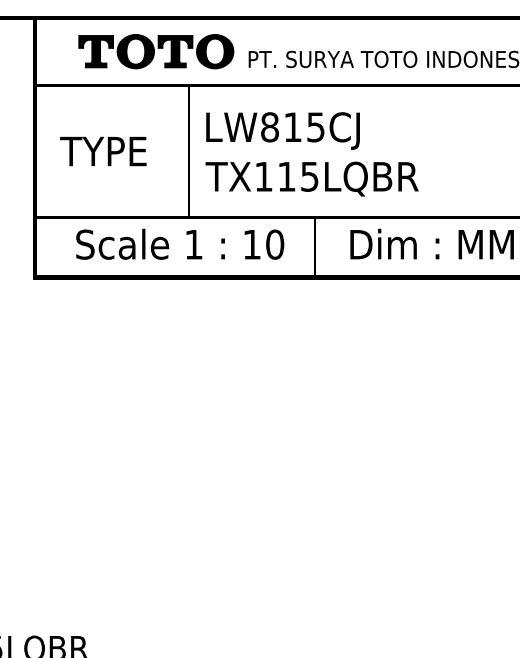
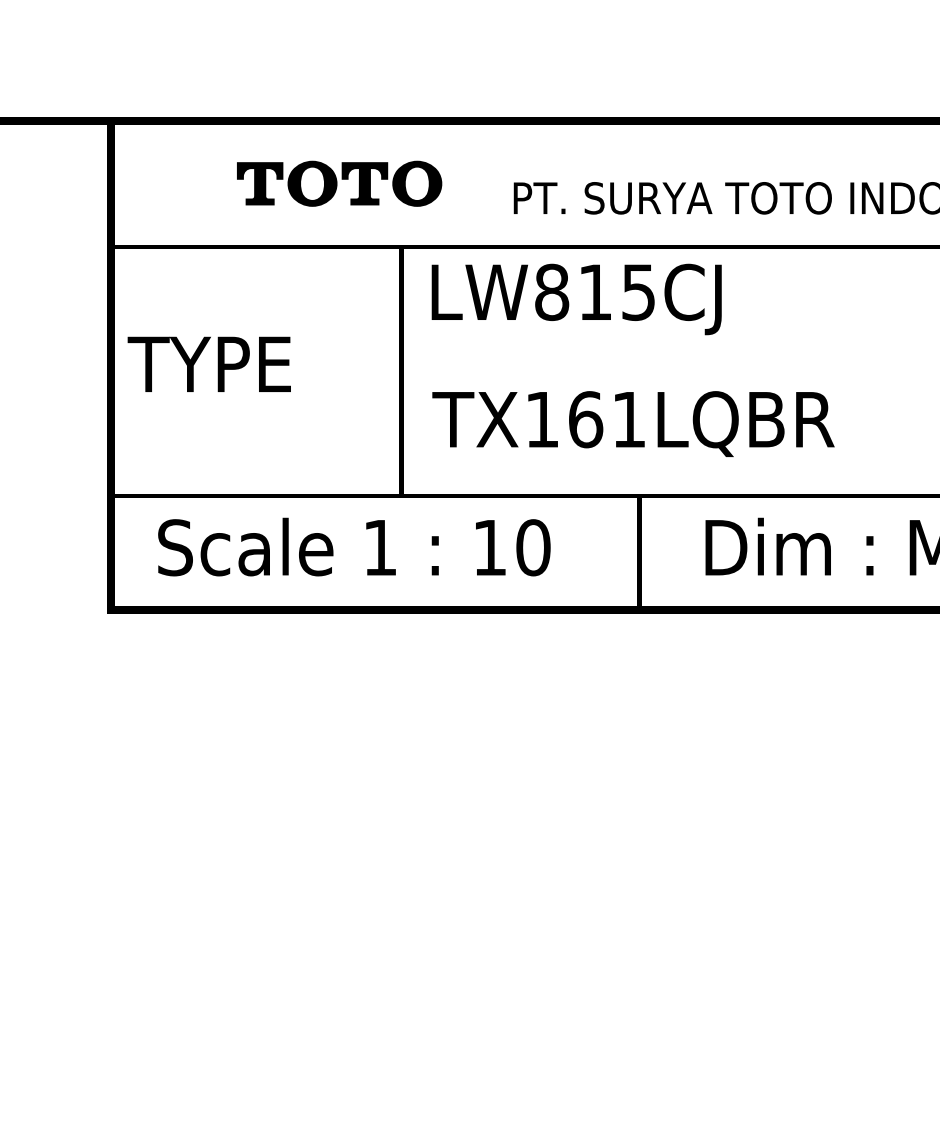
part: (156, 51) -> (339, 183), size x0.7
text: (282, 130) -> (575, 298), moved
text: (103, 151) -> (209, 364), moved
text: (298, 176) -> (607, 419), TX115LQBR -> TX161LQBR
text: (180, 243) -> (354, 545), moved

